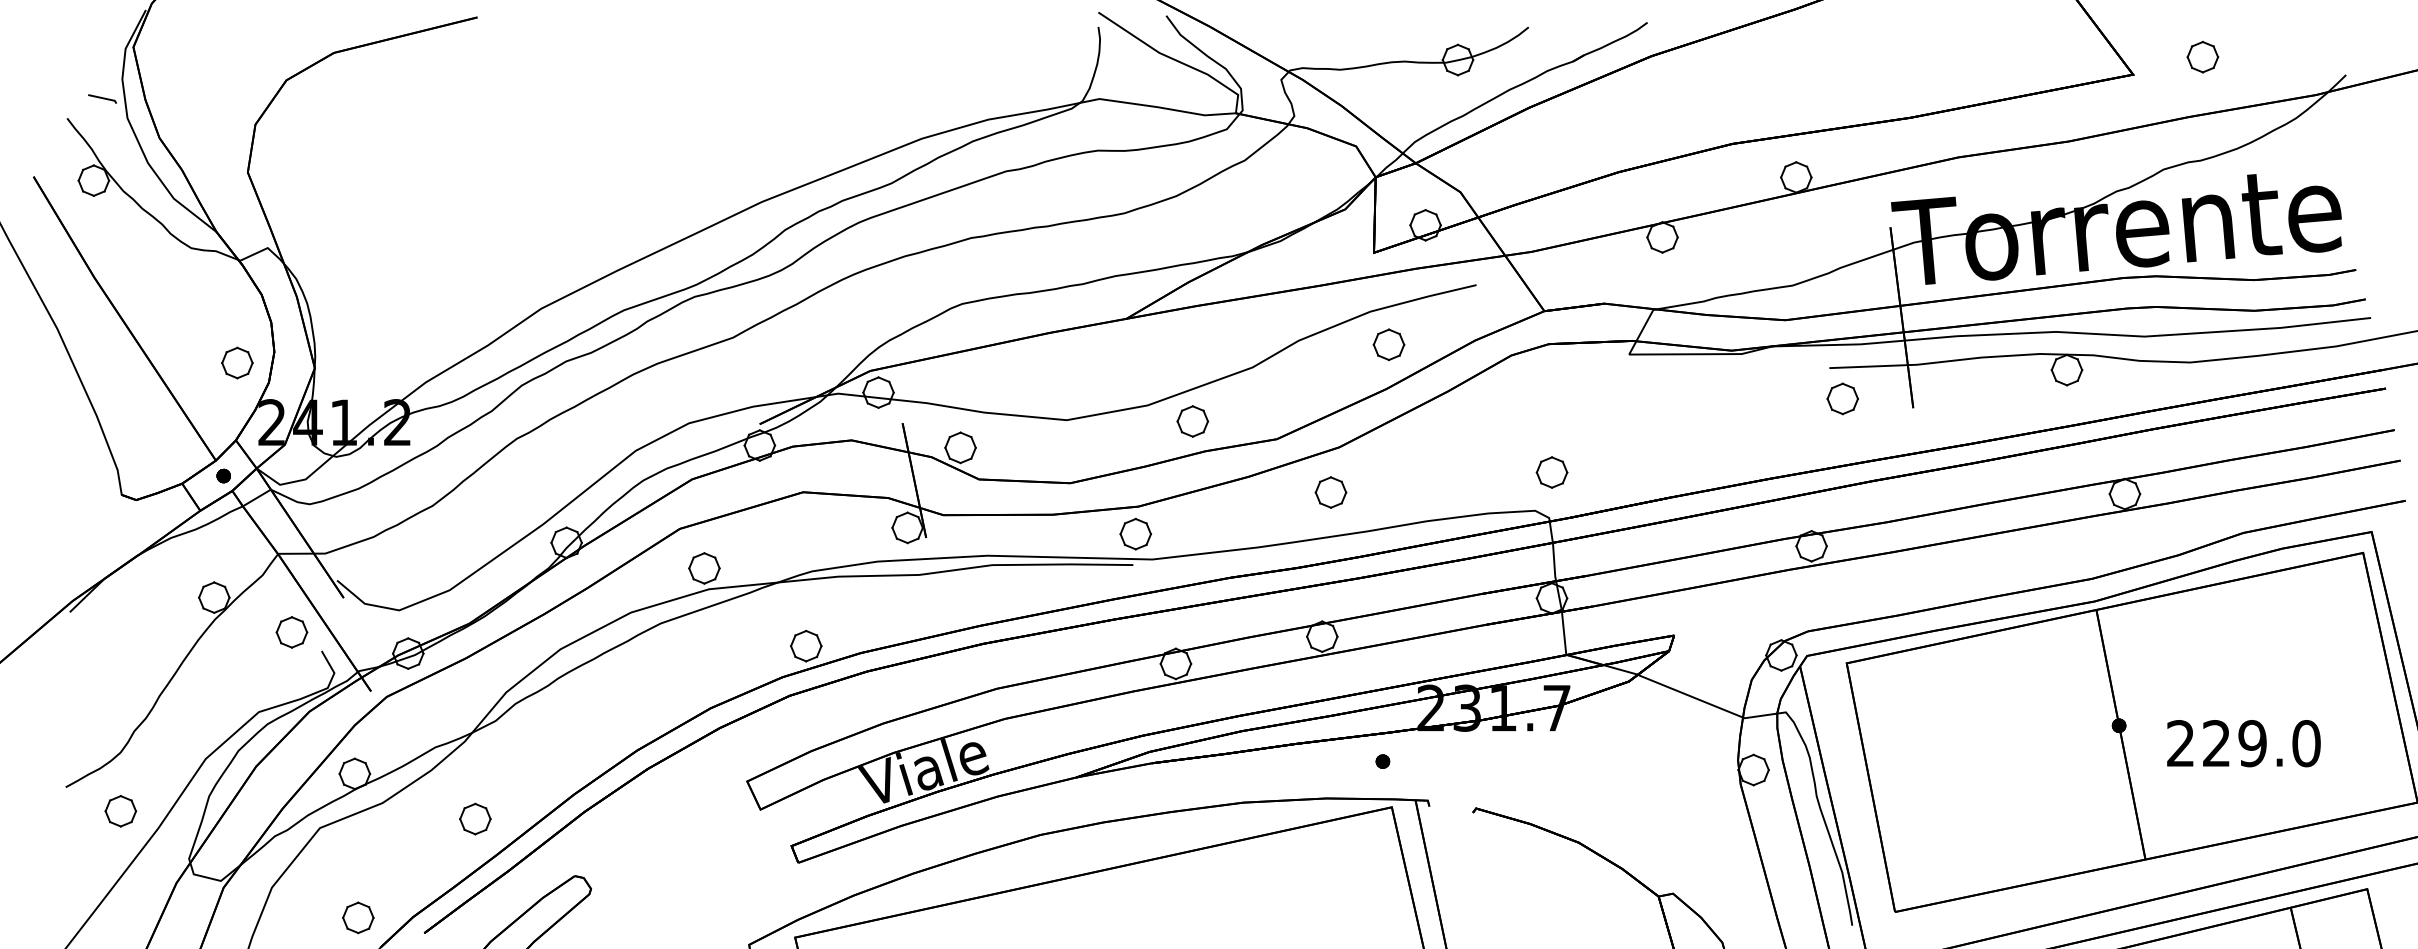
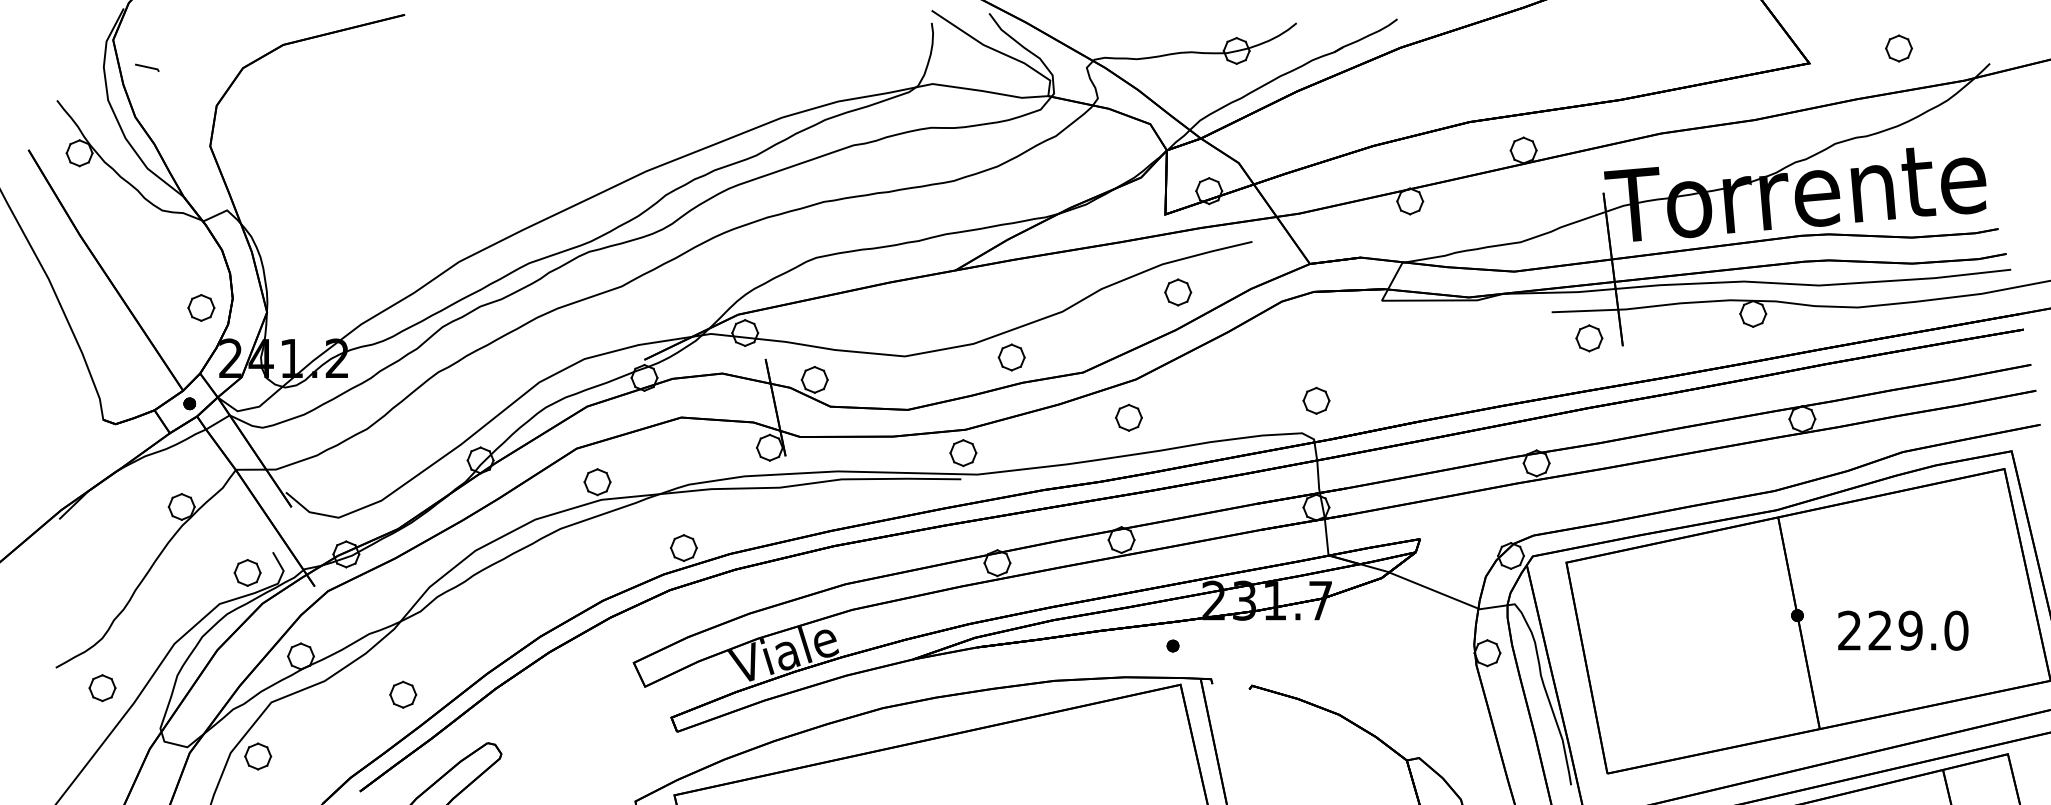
part: (2202, 57) -> (1898, 48), moved
line: (102, 98) -> (147, 67), moved
part: (1842, 398) -> (1589, 338), moved
part: (291, 632) -> (247, 572), moved
part: (358, 917) -> (258, 756), moved

